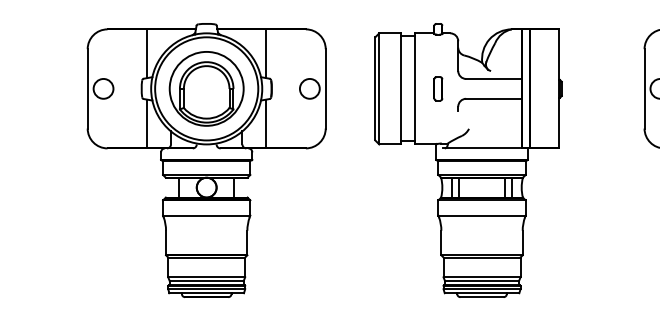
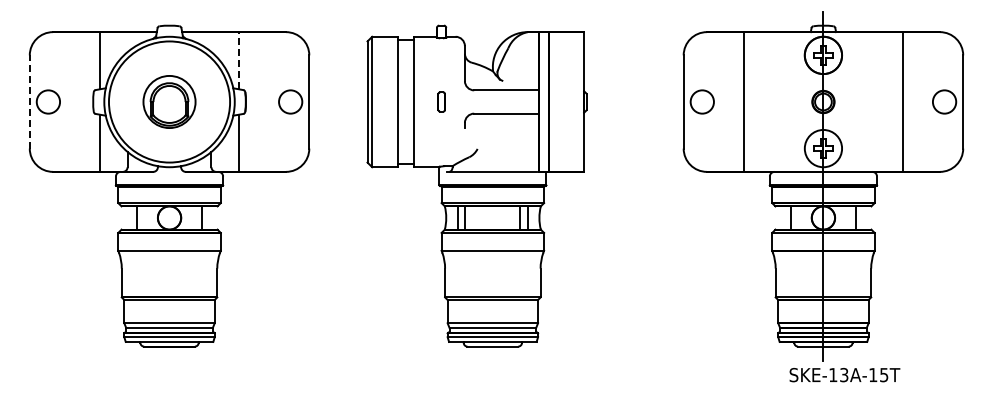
line: (266, 53) -> (239, 60), solid -> dashed
part: (206, 88) -> (169, 101), size x0.6
part: (438, 88) -> (441, 101), size x0.7
line: (87, 89) -> (29, 102), solid -> dashed

